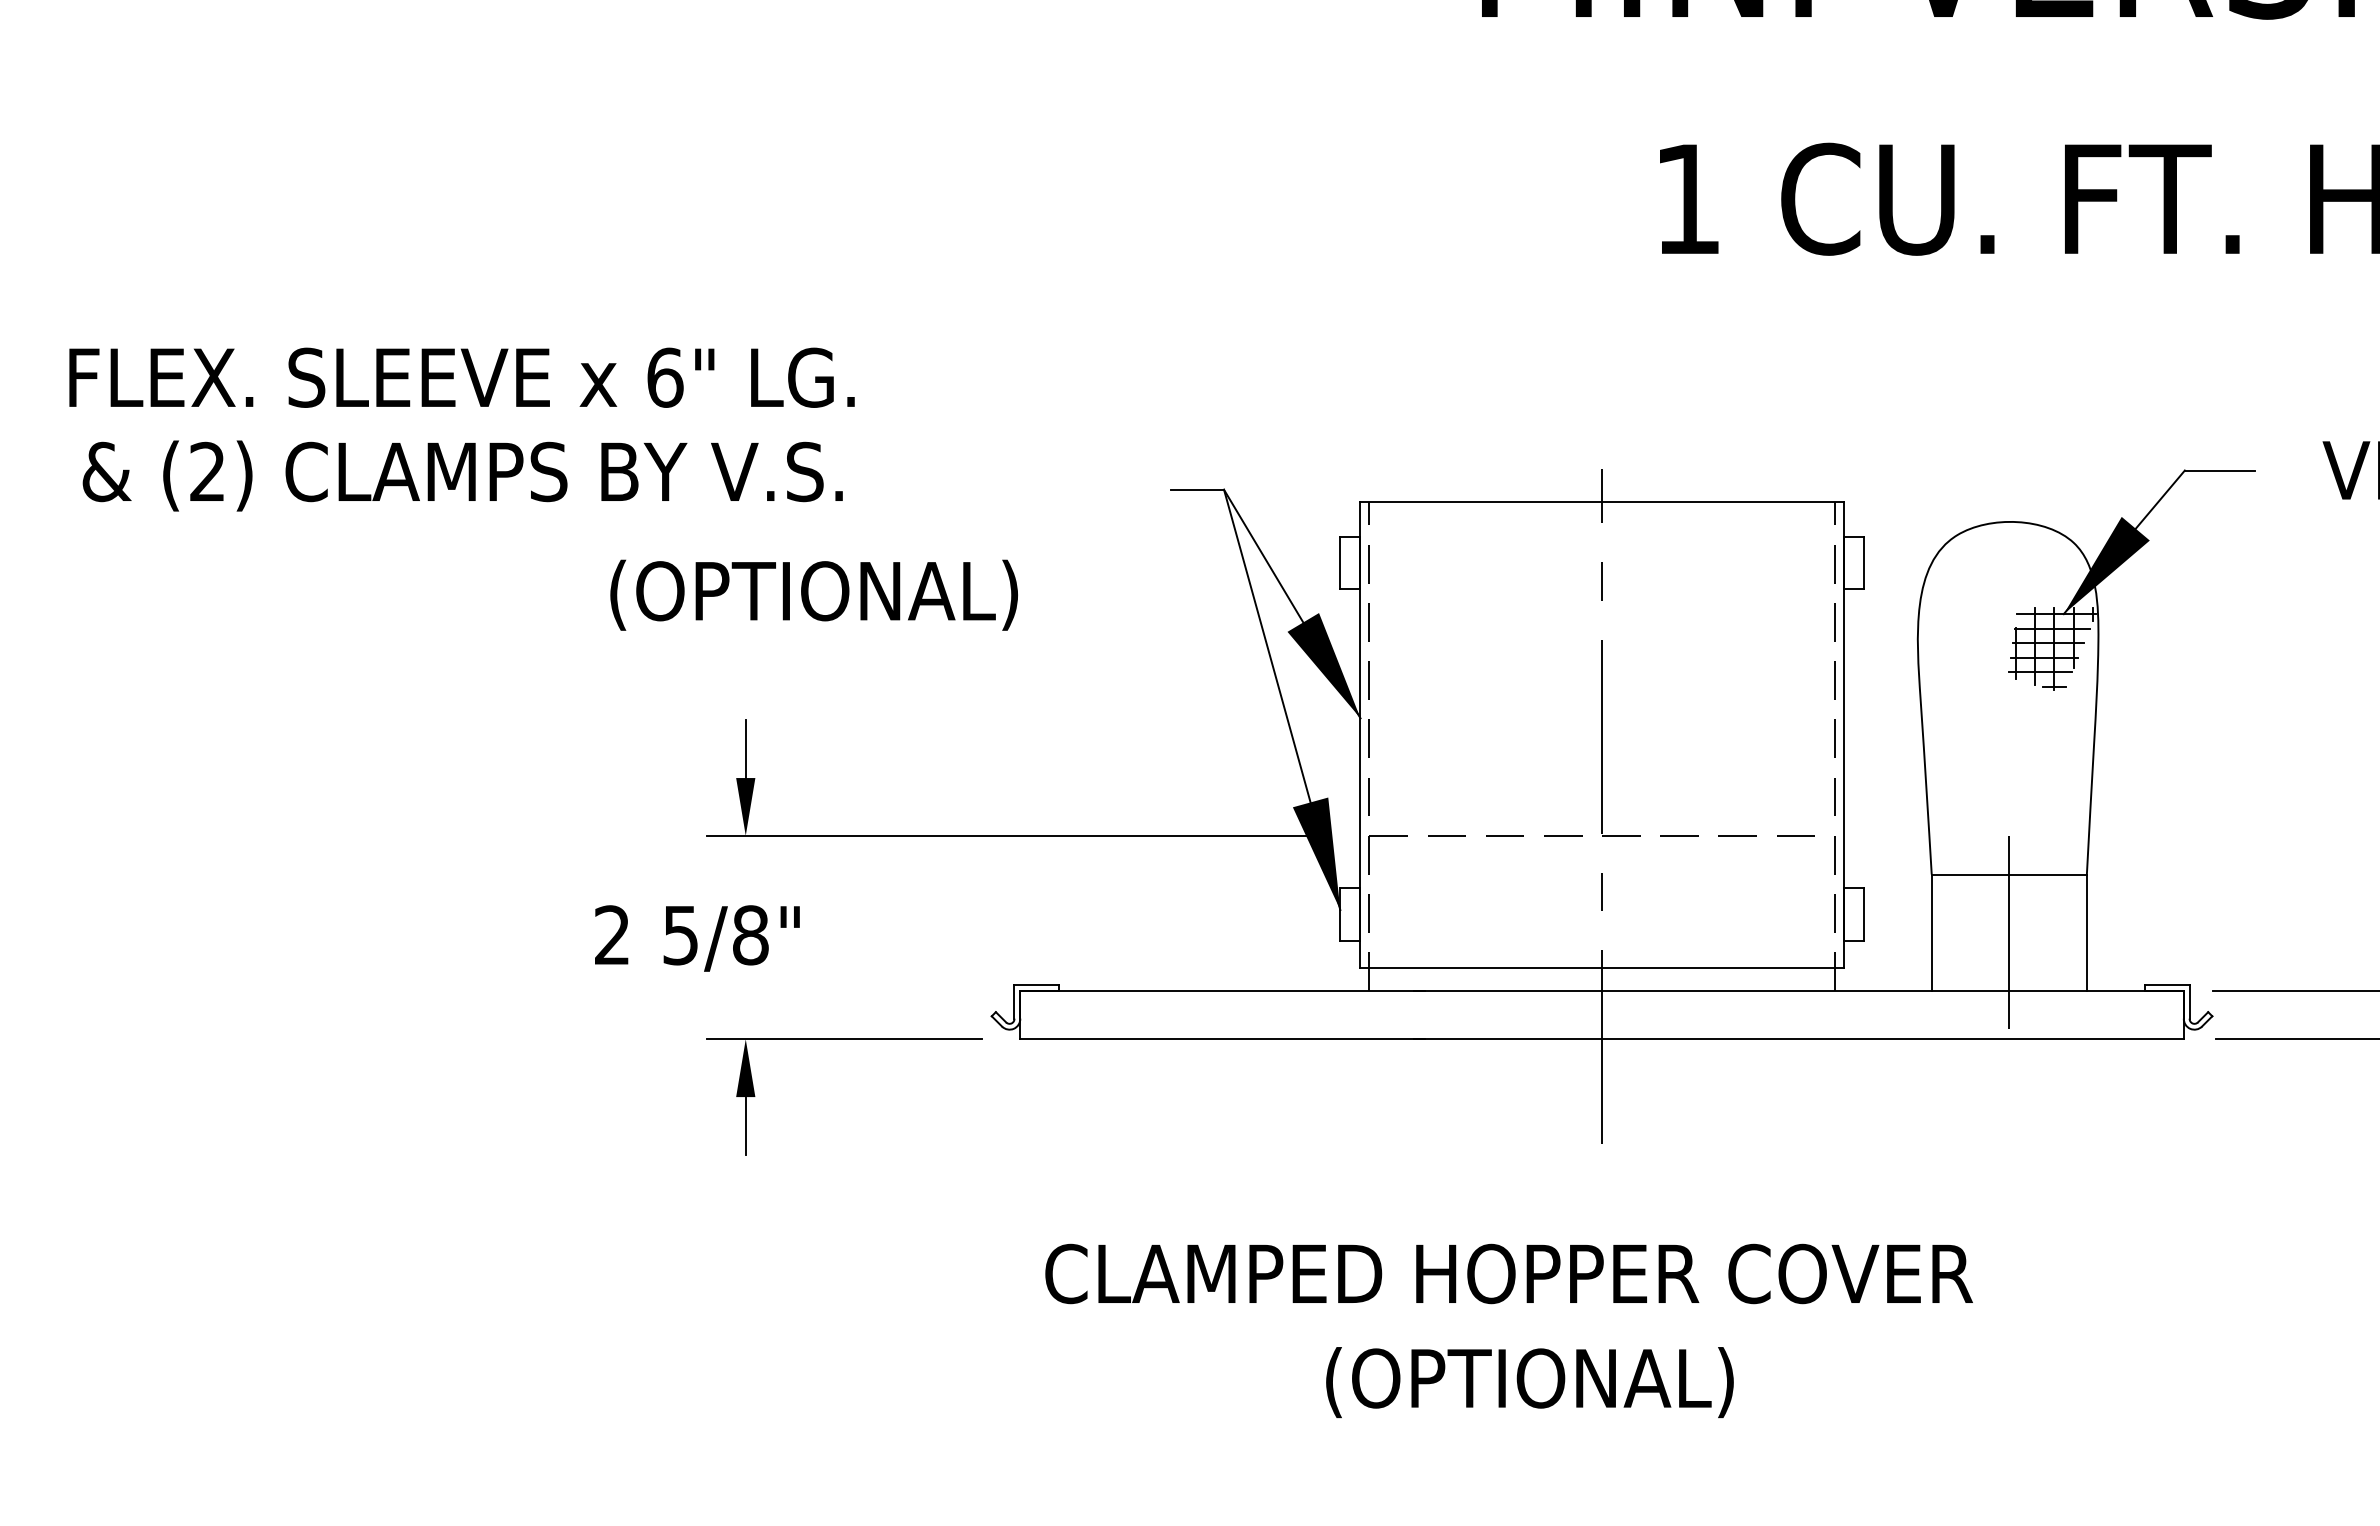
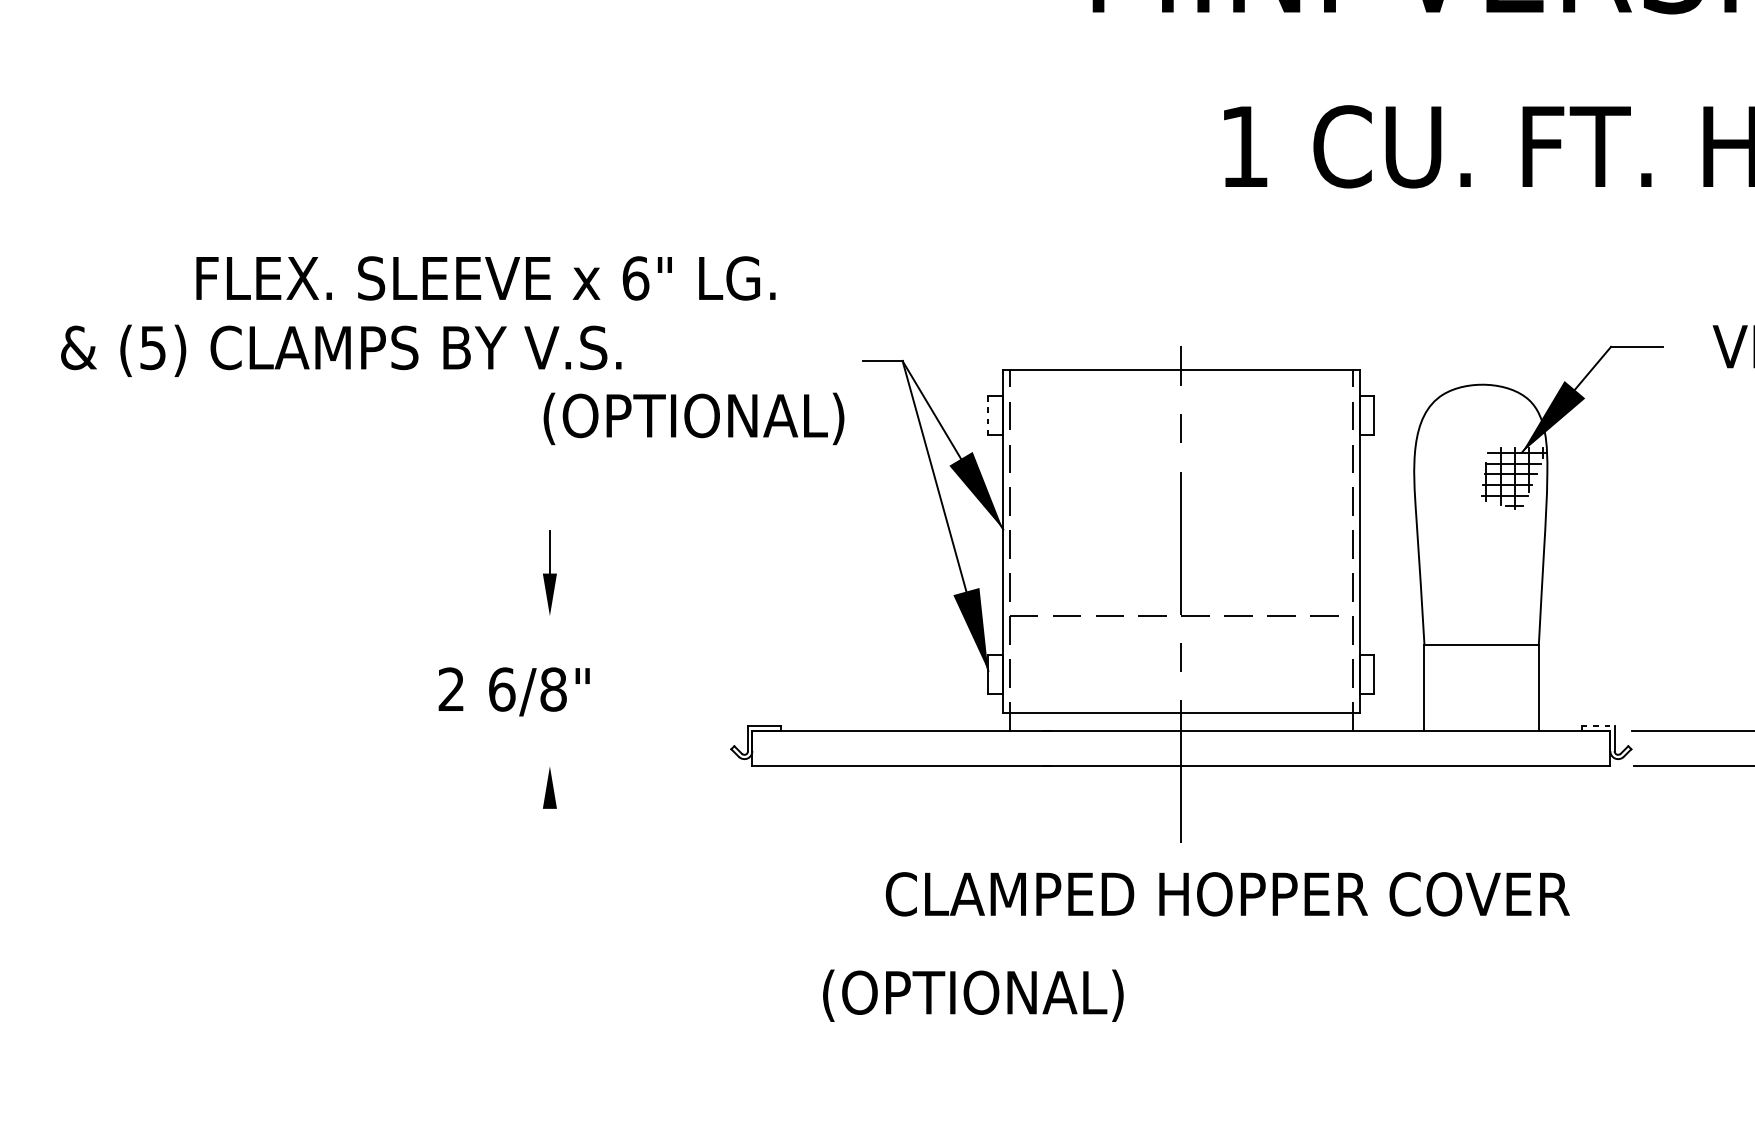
text: (461, 377) -> (485, 278), moved
text: (207, 471) -> (153, 347), (2) -> (5)
line: (1340, 563) -> (988, 415), solid -> dashed
text: (813, 594) -> (693, 418), moved
line: (1018, 835) -> (751, 615), removed
line: (2009, 926) -> (1481, 683), removed
text: (681, 935) -> (502, 689), 5/8" -> 6/8"
line: (2167, 985) -> (1598, 726), solid -> dashed
line: (843, 1039) -> (621, 766), removed
line: (745, 1125) -> (549, 829), removed
text: (1508, 1273) -> (1227, 893), moved
text: (1529, 1382) -> (972, 995), moved

